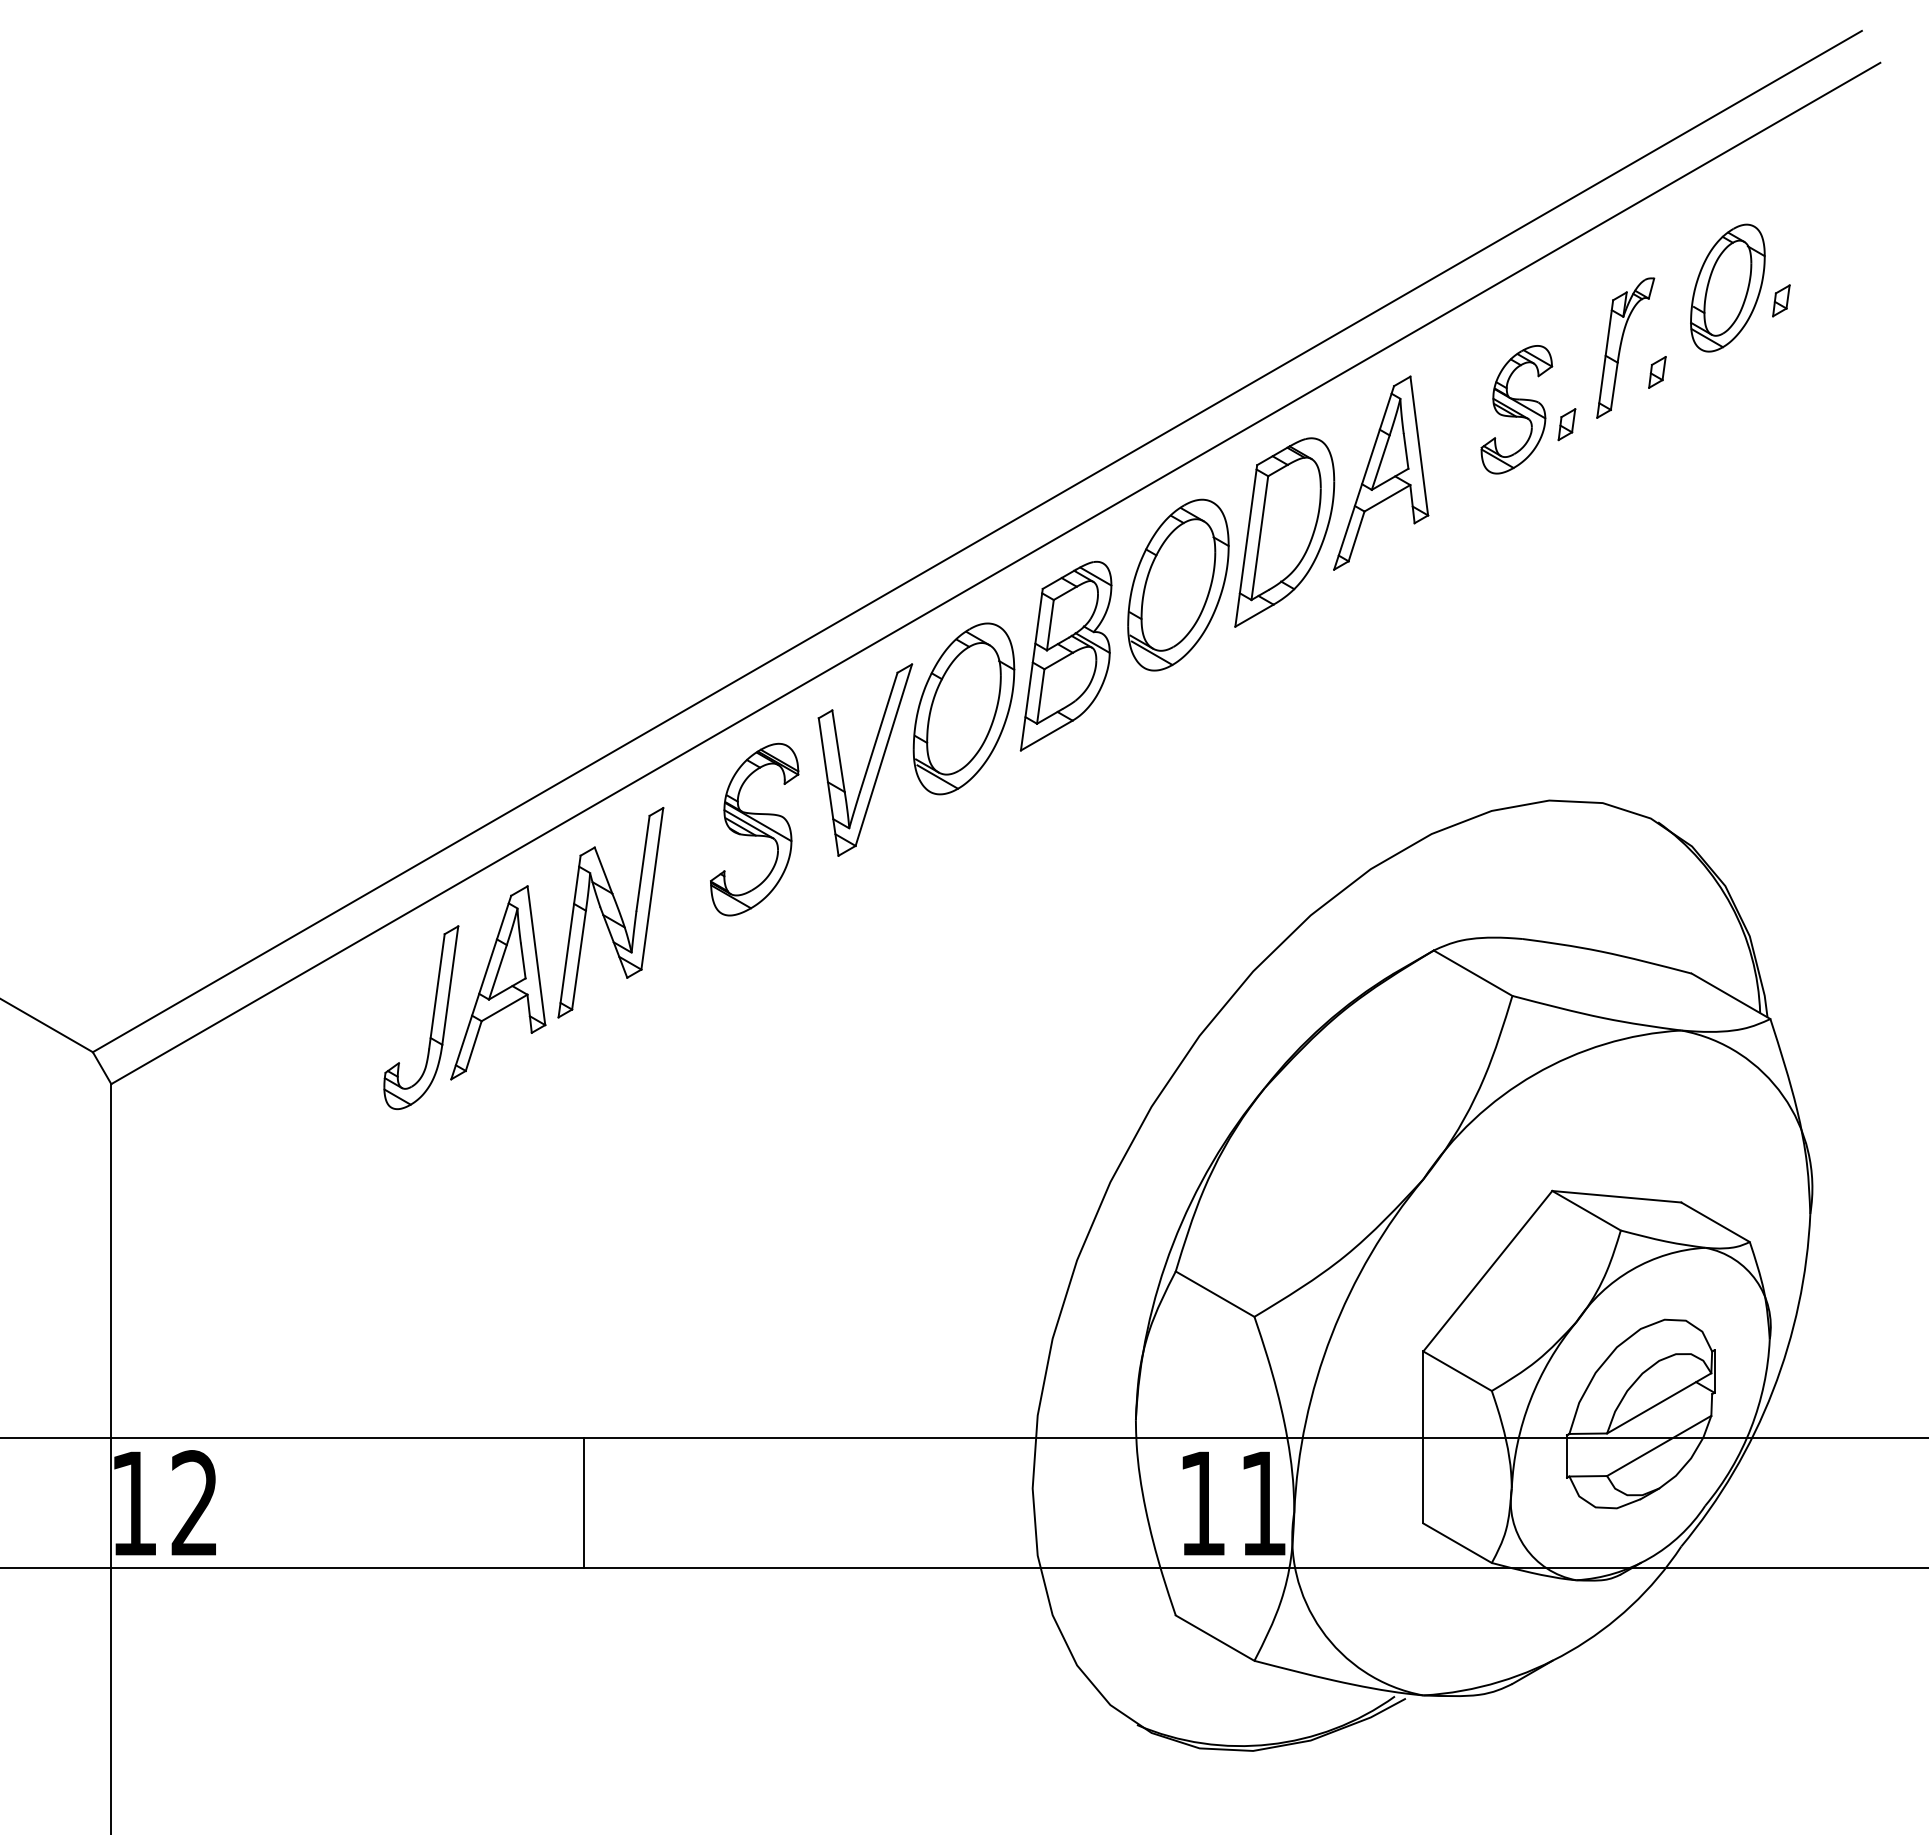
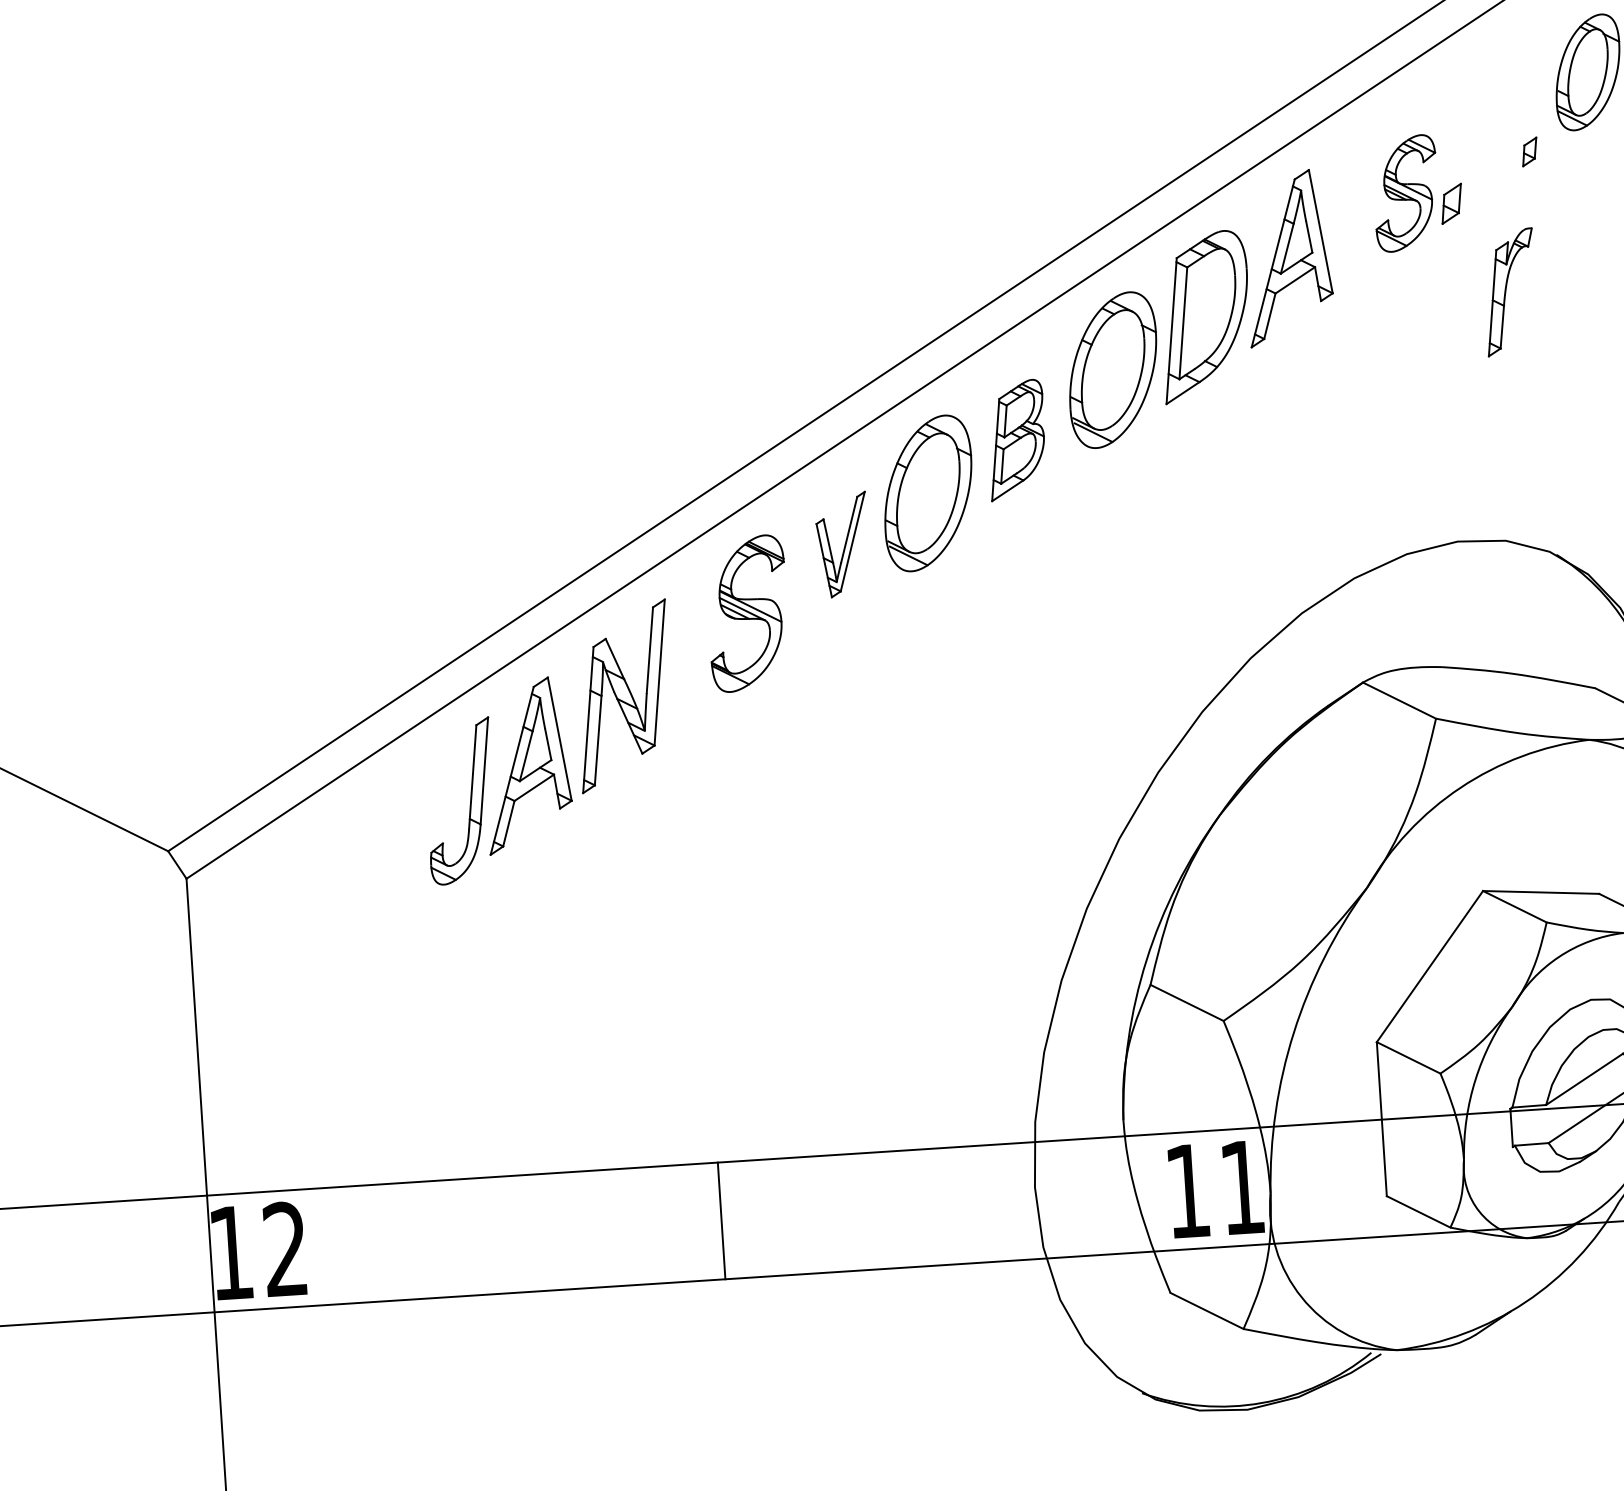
part: (1625, 347) -> (1510, 291), moved
part: (1566, 424) -> (1451, 203), size x1.4
part: (1065, 655) -> (1016, 439), size x0.7
part: (865, 759) -> (843, 544), size x0.6
line: (583, 1502) -> (721, 1220), moved

